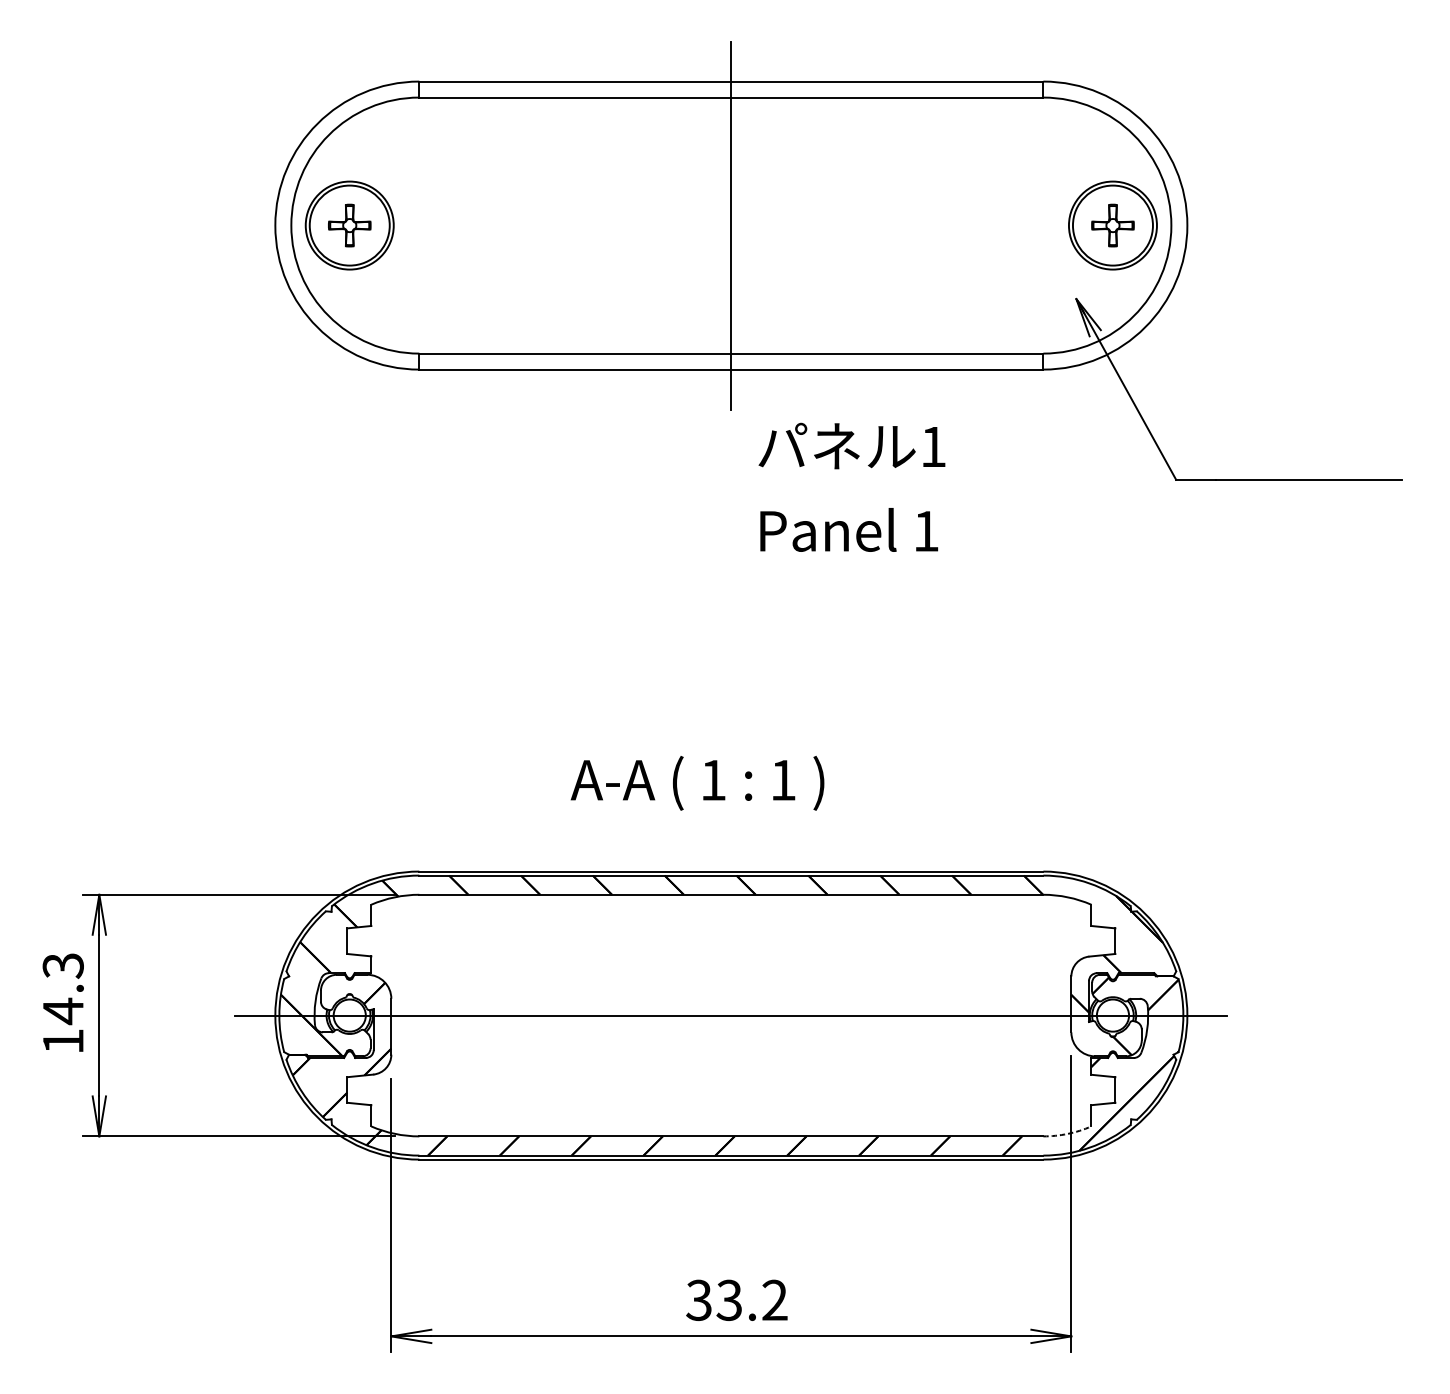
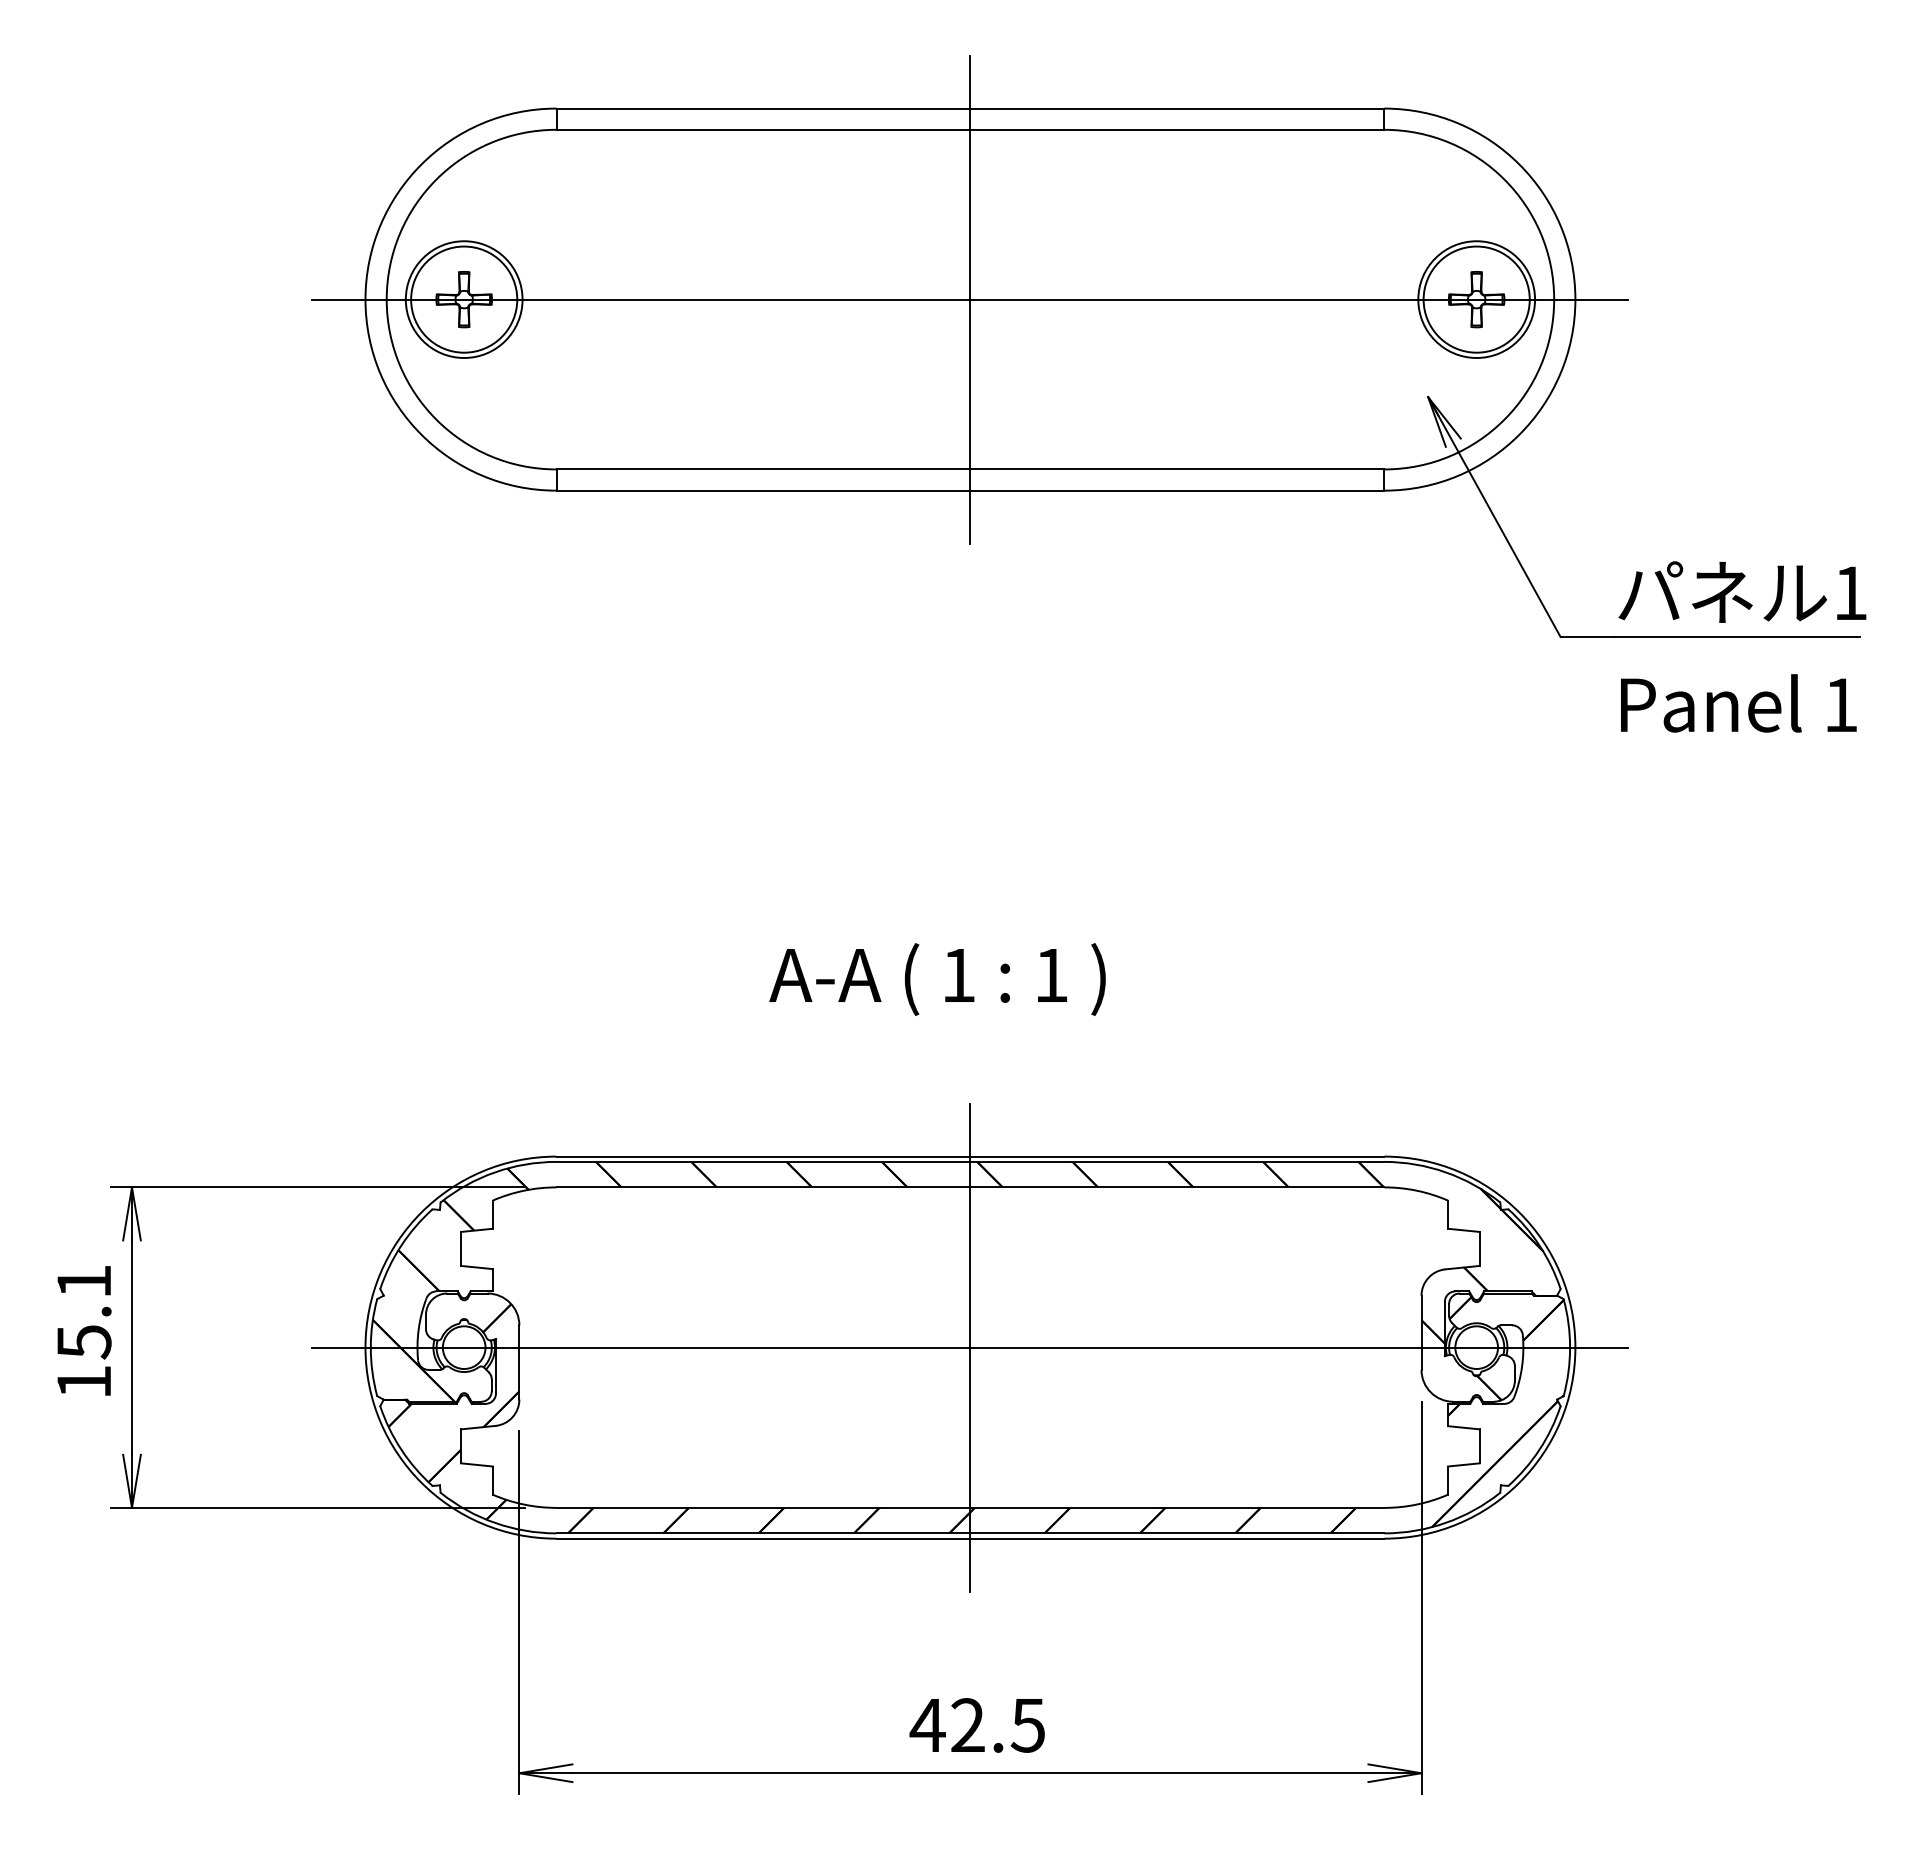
line: (731, 225) -> (970, 299), added
text: (852, 487) -> (1742, 646), moved
text: (697, 783) -> (937, 979), moved
text: (62, 989) -> (83, 1312), 14.3 -> 15.1
line: (731, 1015) -> (970, 1347), added
arc: (1067, 1133) -> (1416, 1504), dashed -> solid
text: (735, 1300) -> (976, 1725), 33.2 -> 42.5

